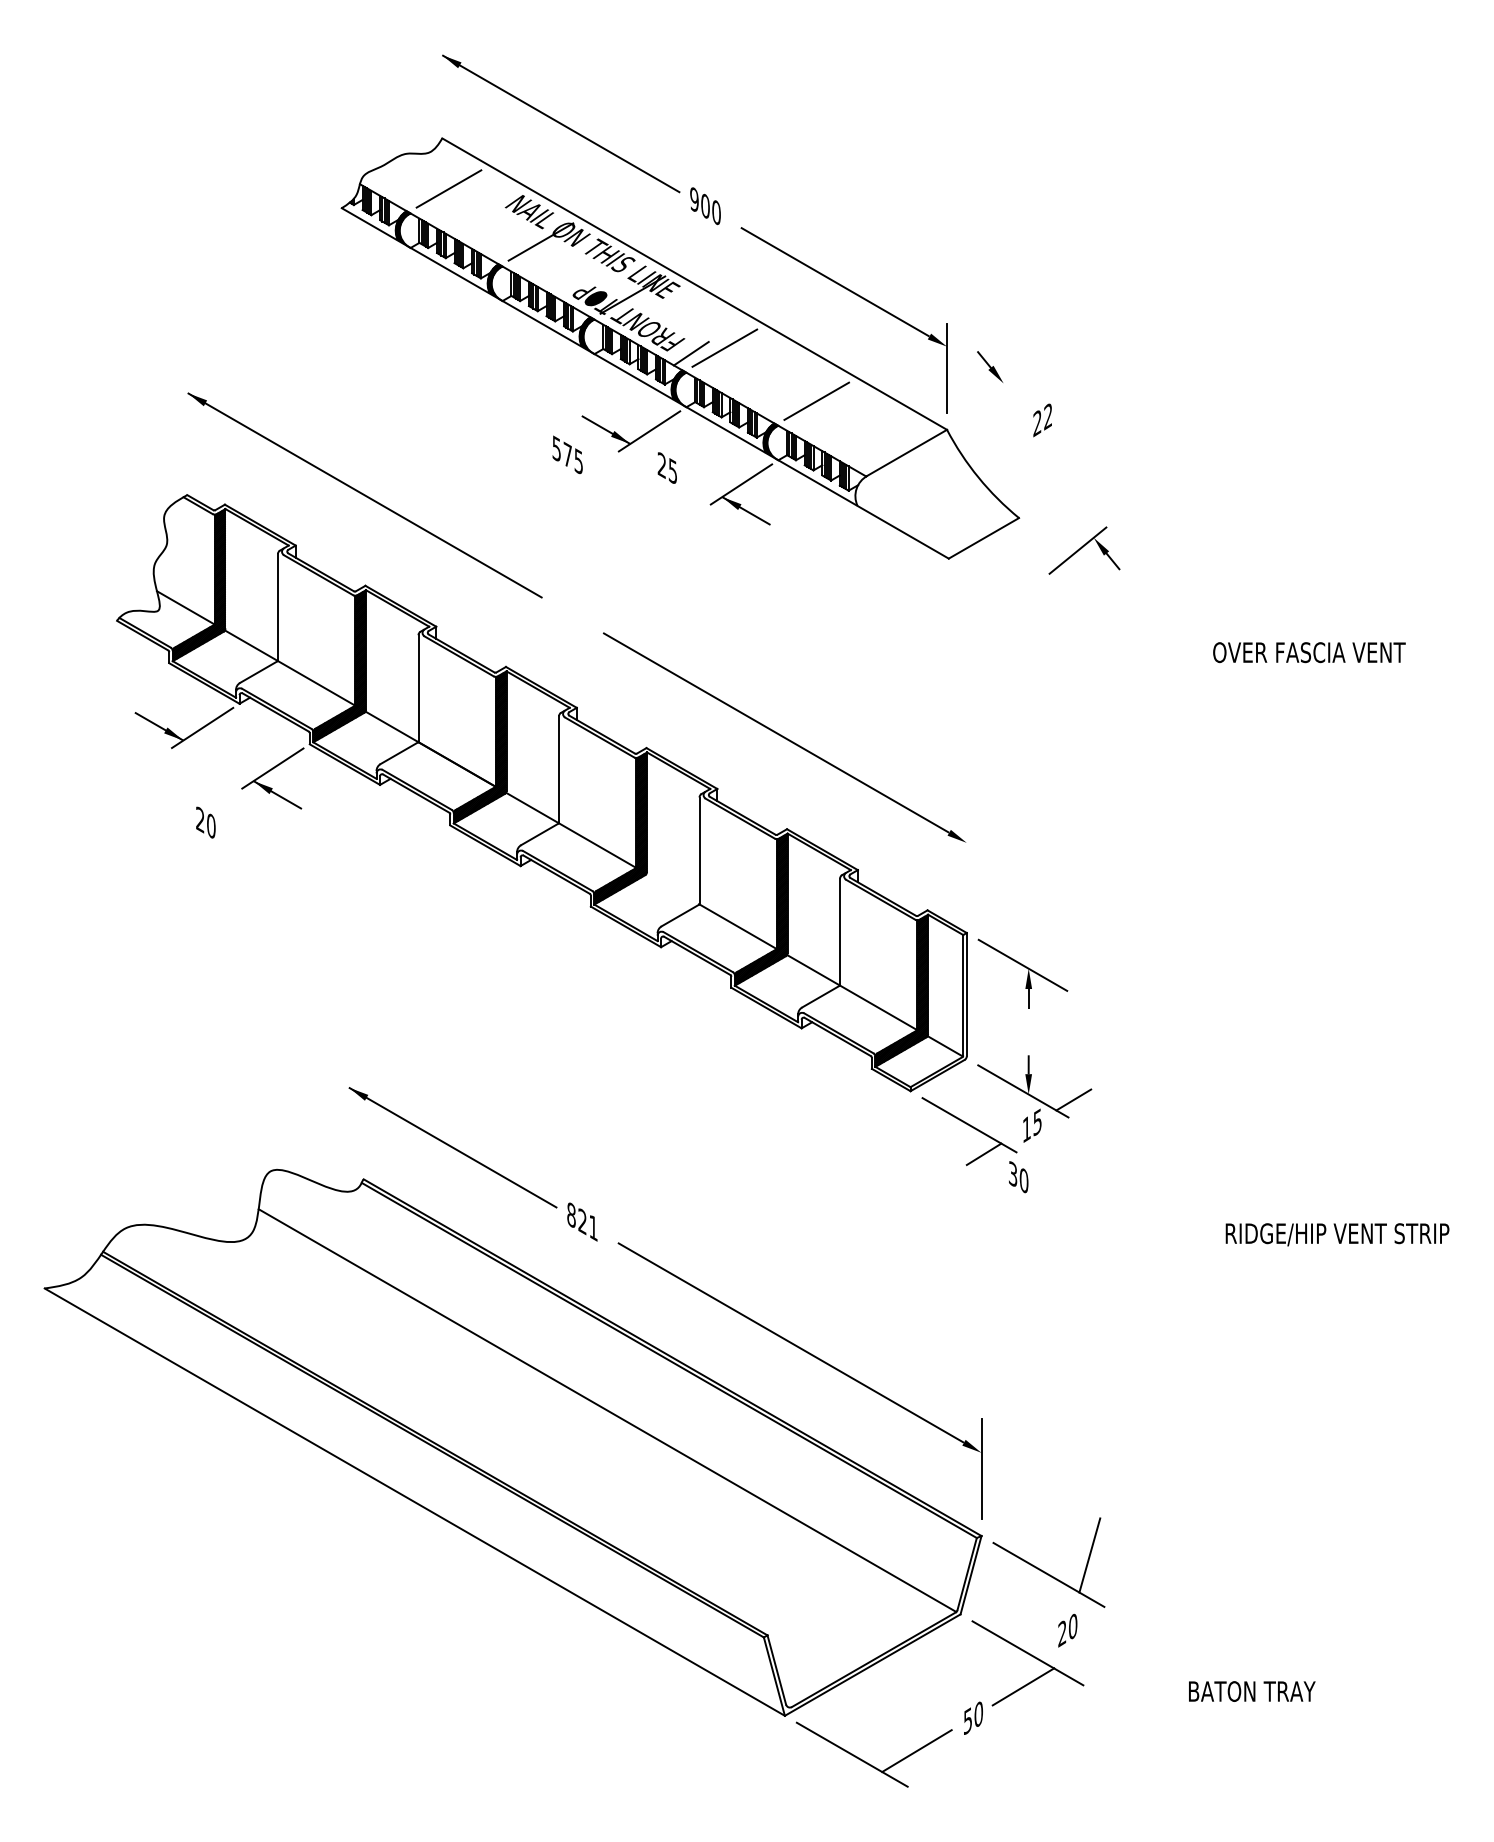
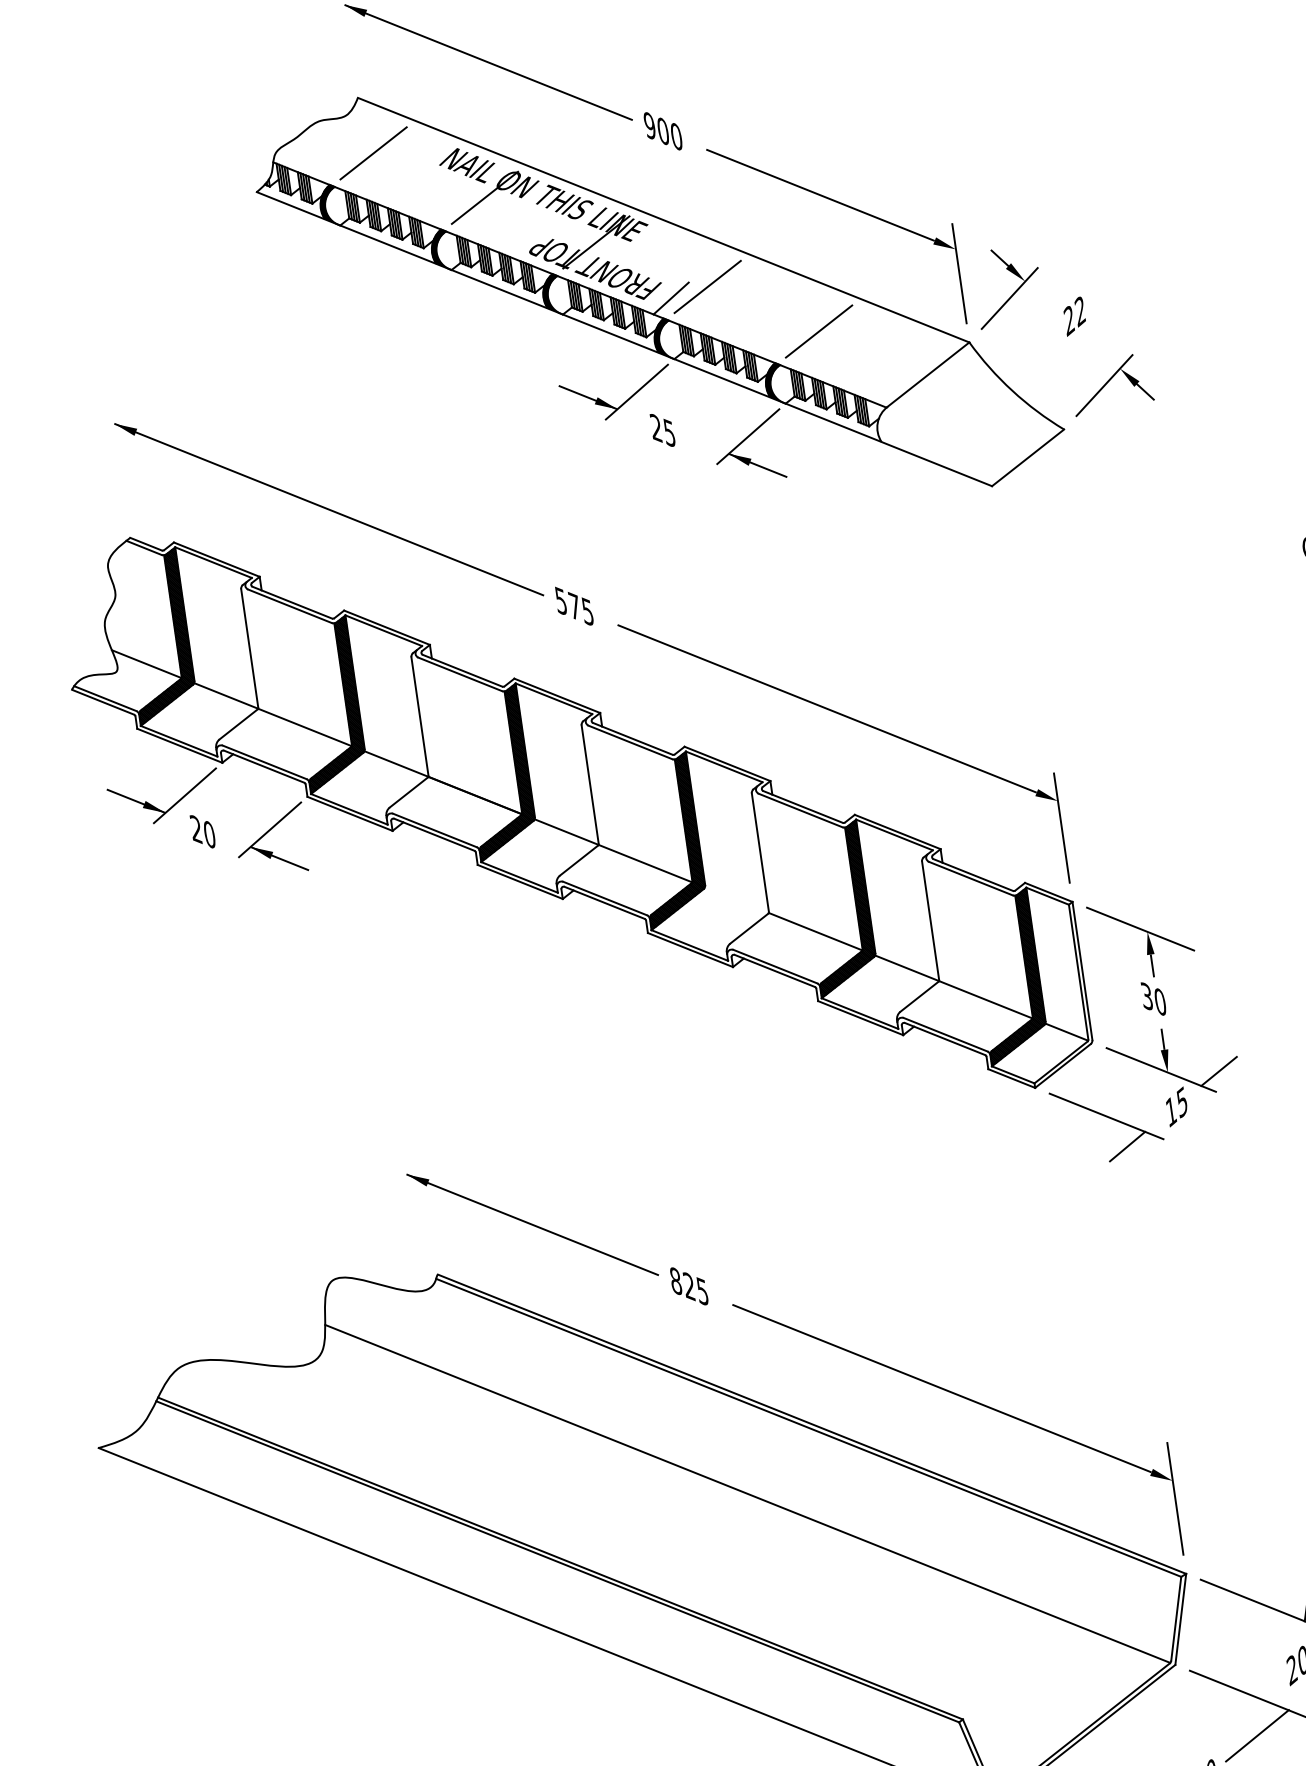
line: (987, 396) -> (1009, 298), added
text: (567, 454) -> (574, 605), moved
part: (1084, 550) -> (1111, 384), moved
text: (205, 822) -> (202, 831), moved
line: (966, 866) -> (1061, 827), added
text: (1018, 1177) -> (1153, 999), moved
text: (593, 1227) -> (702, 1291), 821 -> 825

